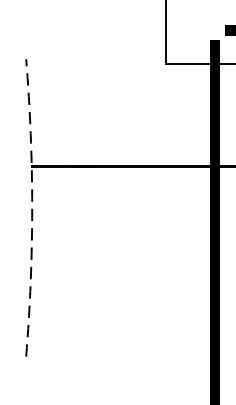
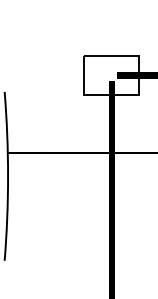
arc: (32, 208) -> (8, 176), dashed -> solid

